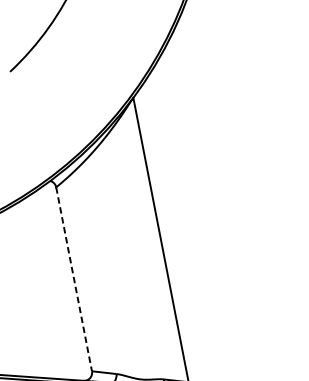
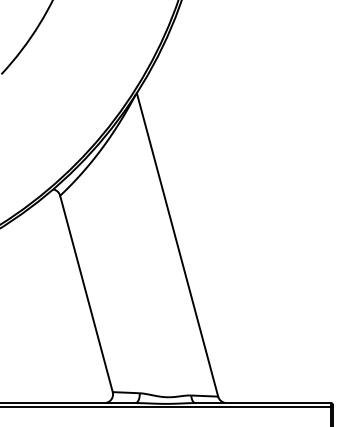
line: (74, 278) -> (86, 293), dashed -> solid

